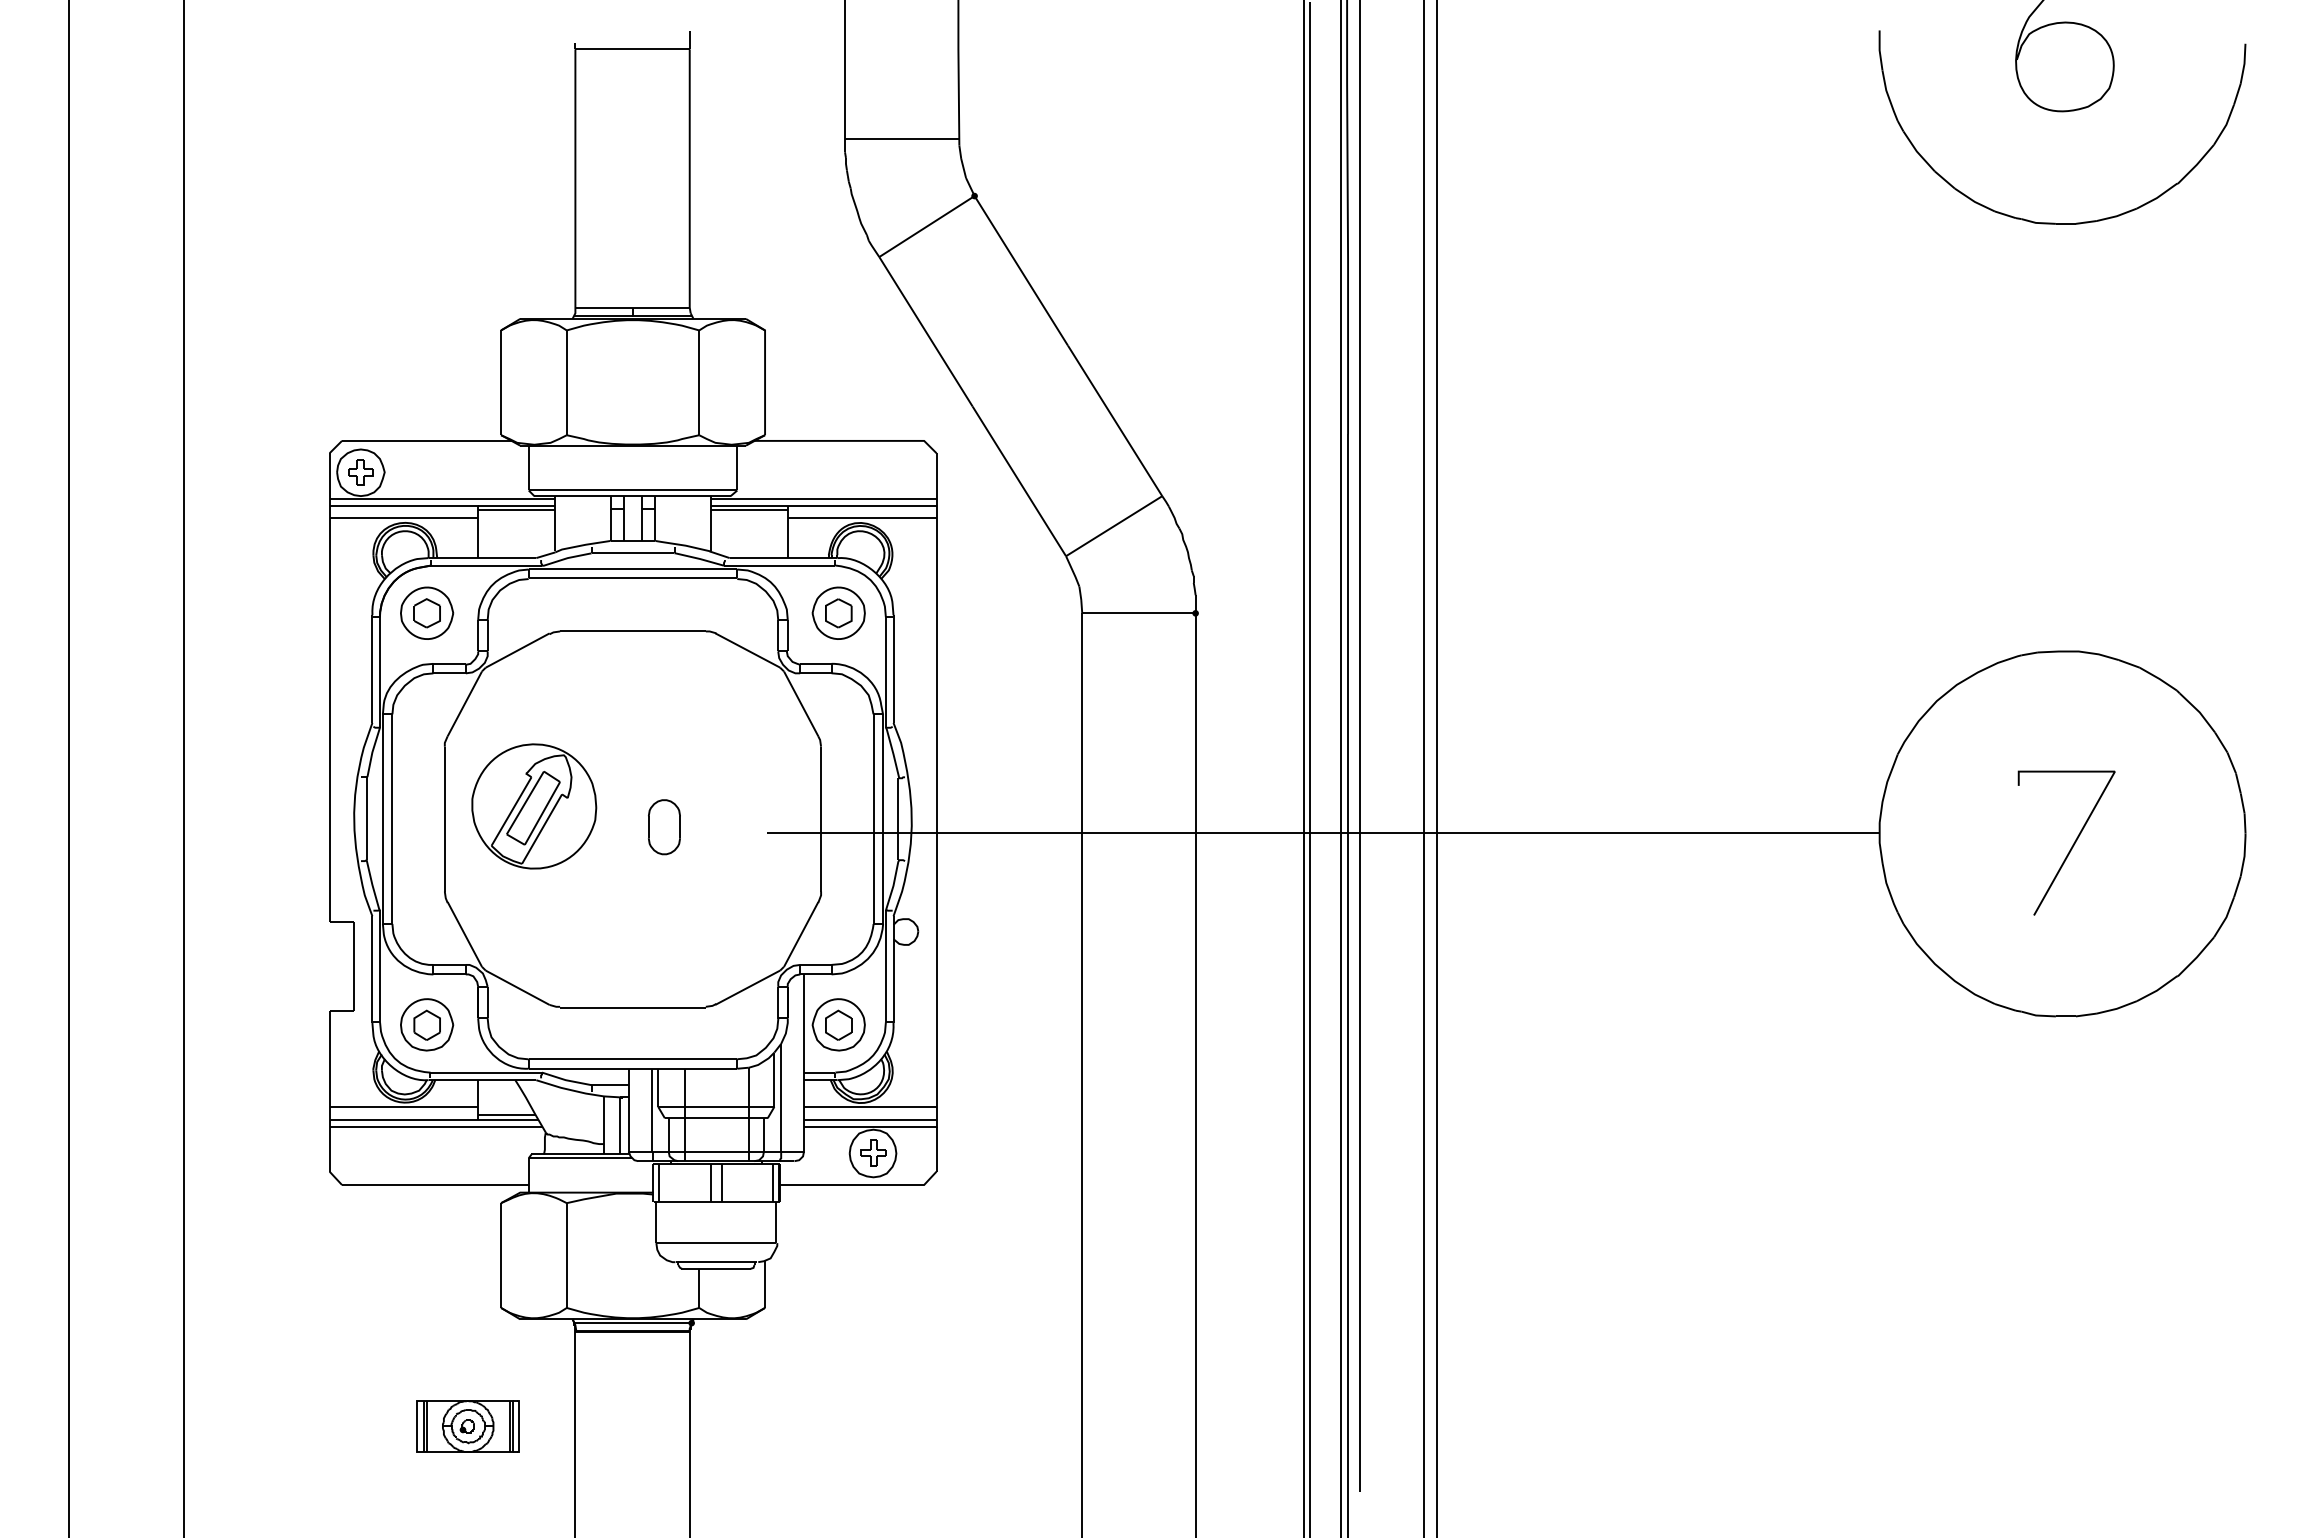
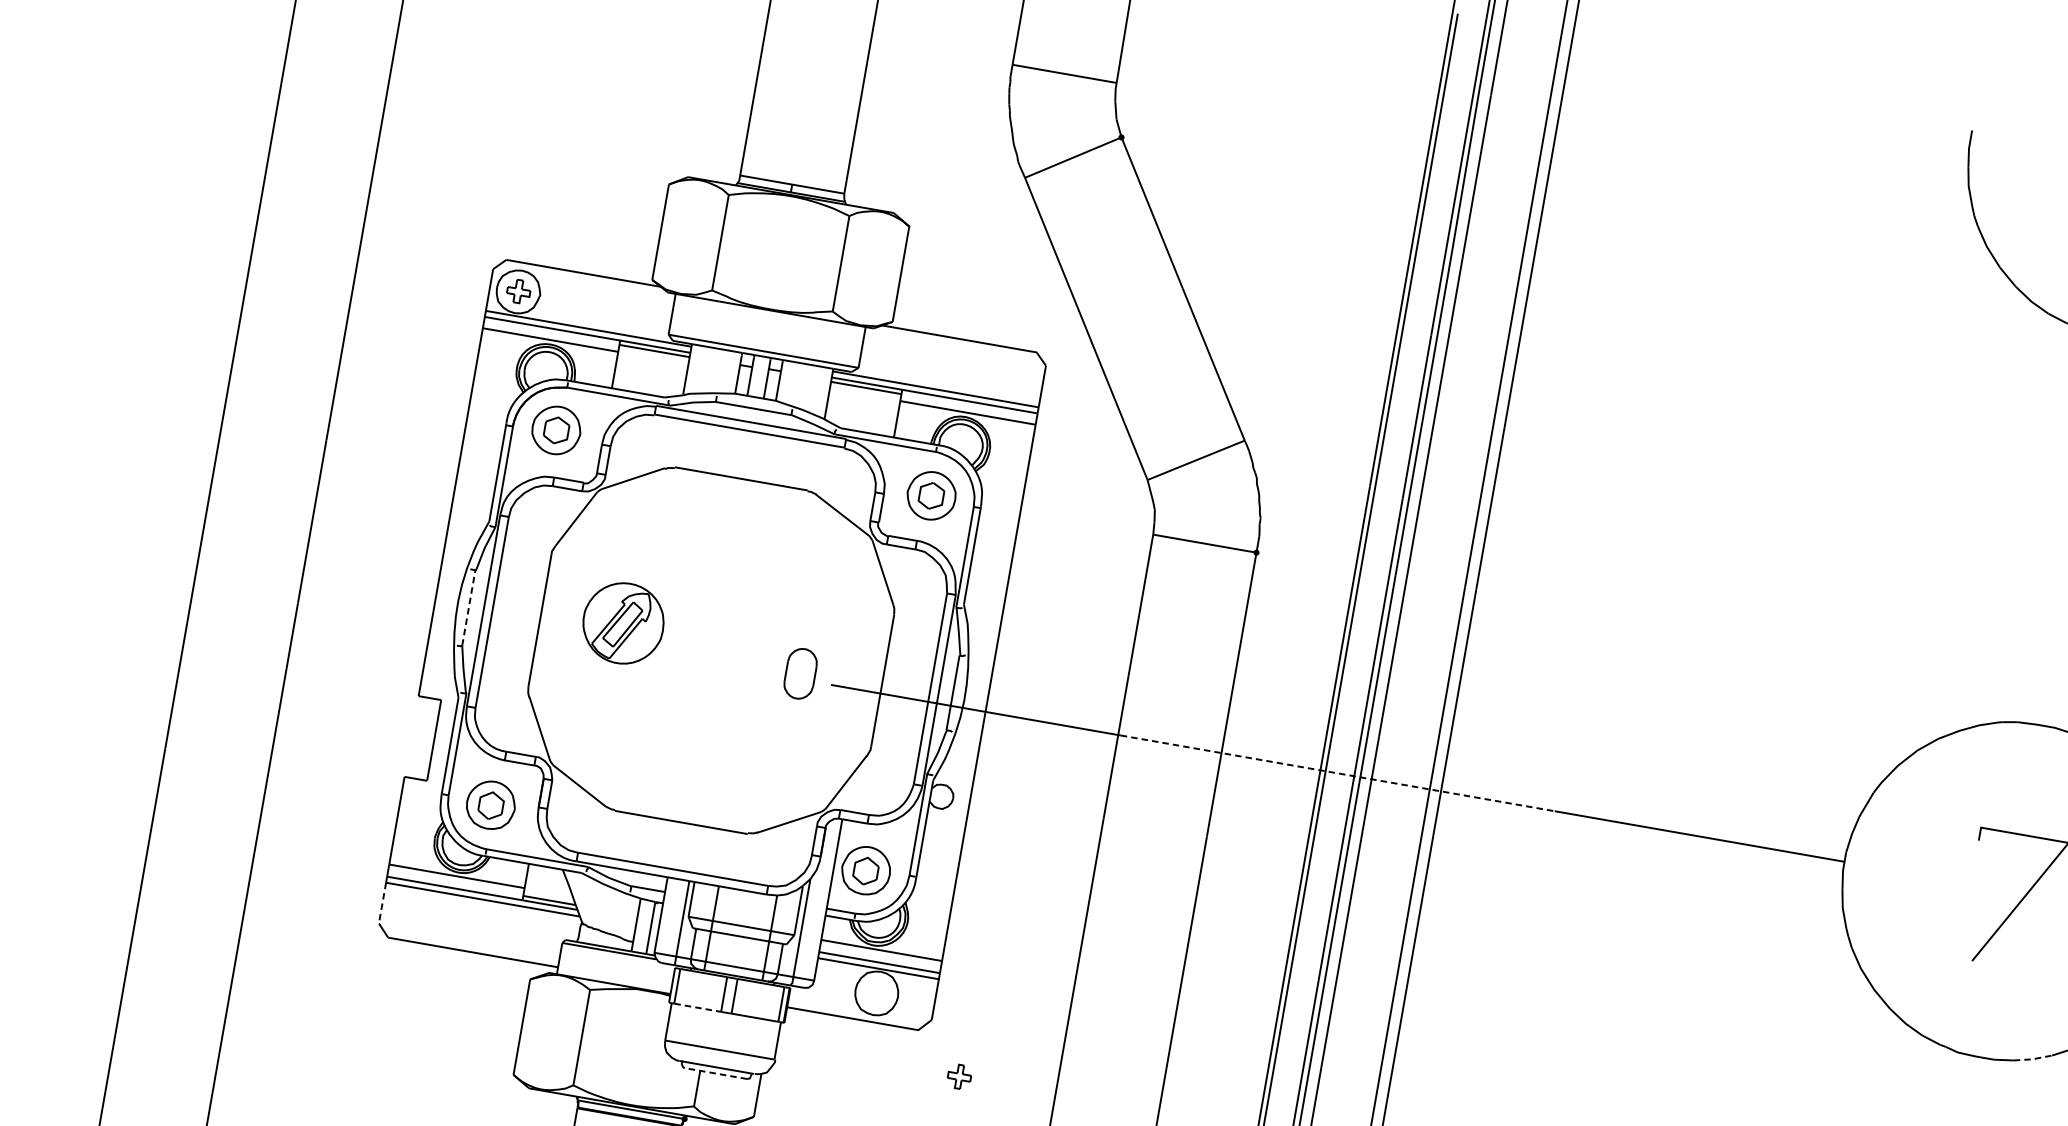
part: (534, 806) -> (623, 623), size x0.7
line: (366, 818) -> (468, 607), solid -> dashed
part: (664, 827) -> (800, 674), moved
line: (1323, 833) -> (1337, 773), solid -> dashed
line: (2116, 1008) -> (2032, 1058), solid -> dashed
line: (329, 1149) -> (382, 903), solid -> dashed
part: (873, 1152) -> (959, 1076), moved
line: (685, 1202) -> (698, 1008), solid -> dashed
line: (715, 1268) -> (715, 1073), solid -> dashed

